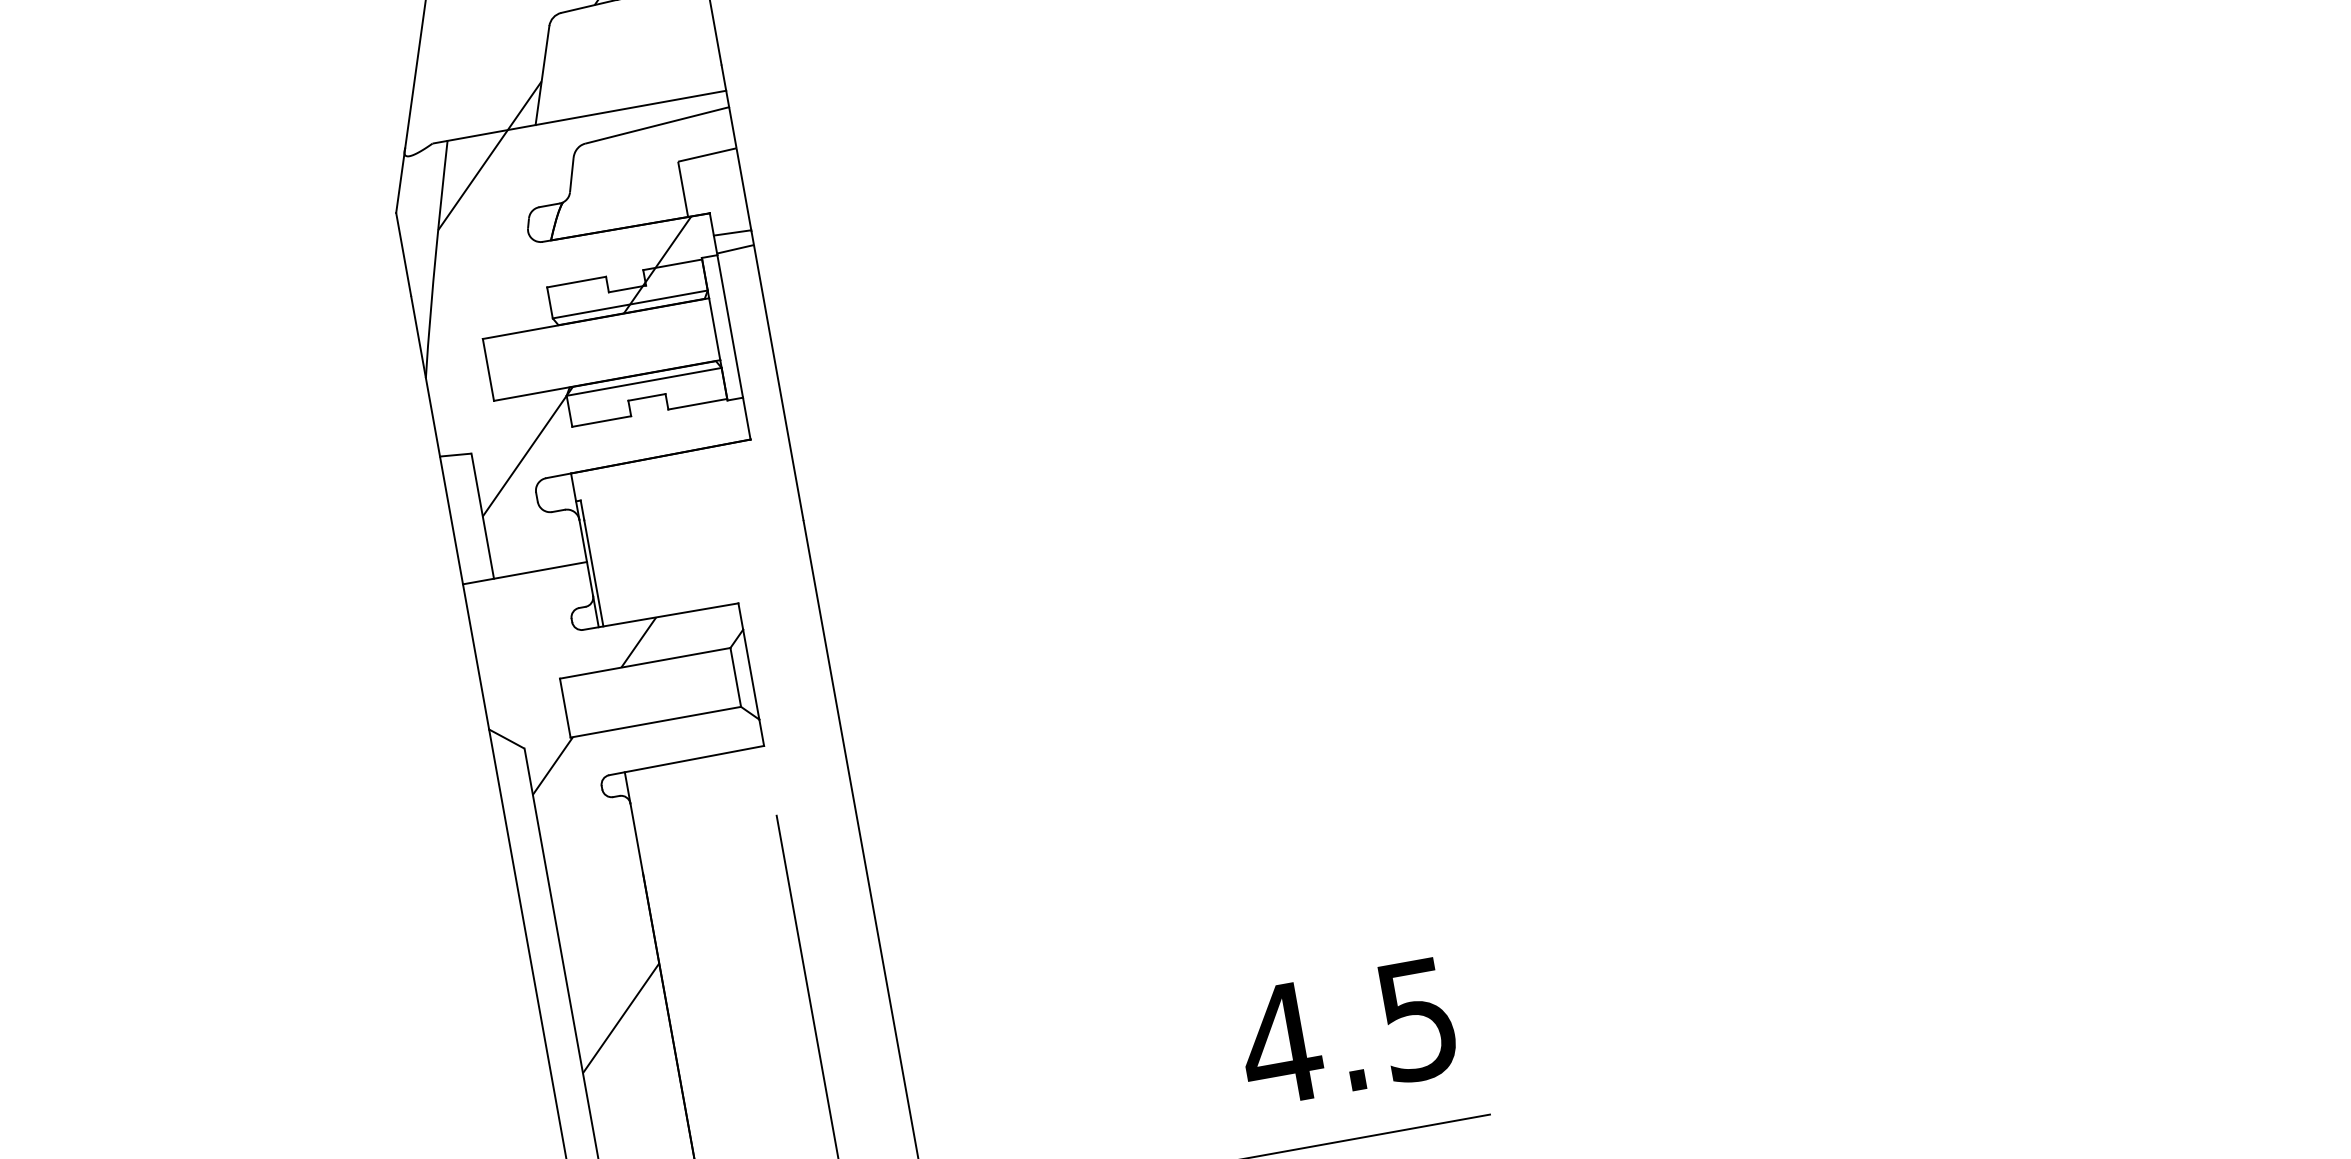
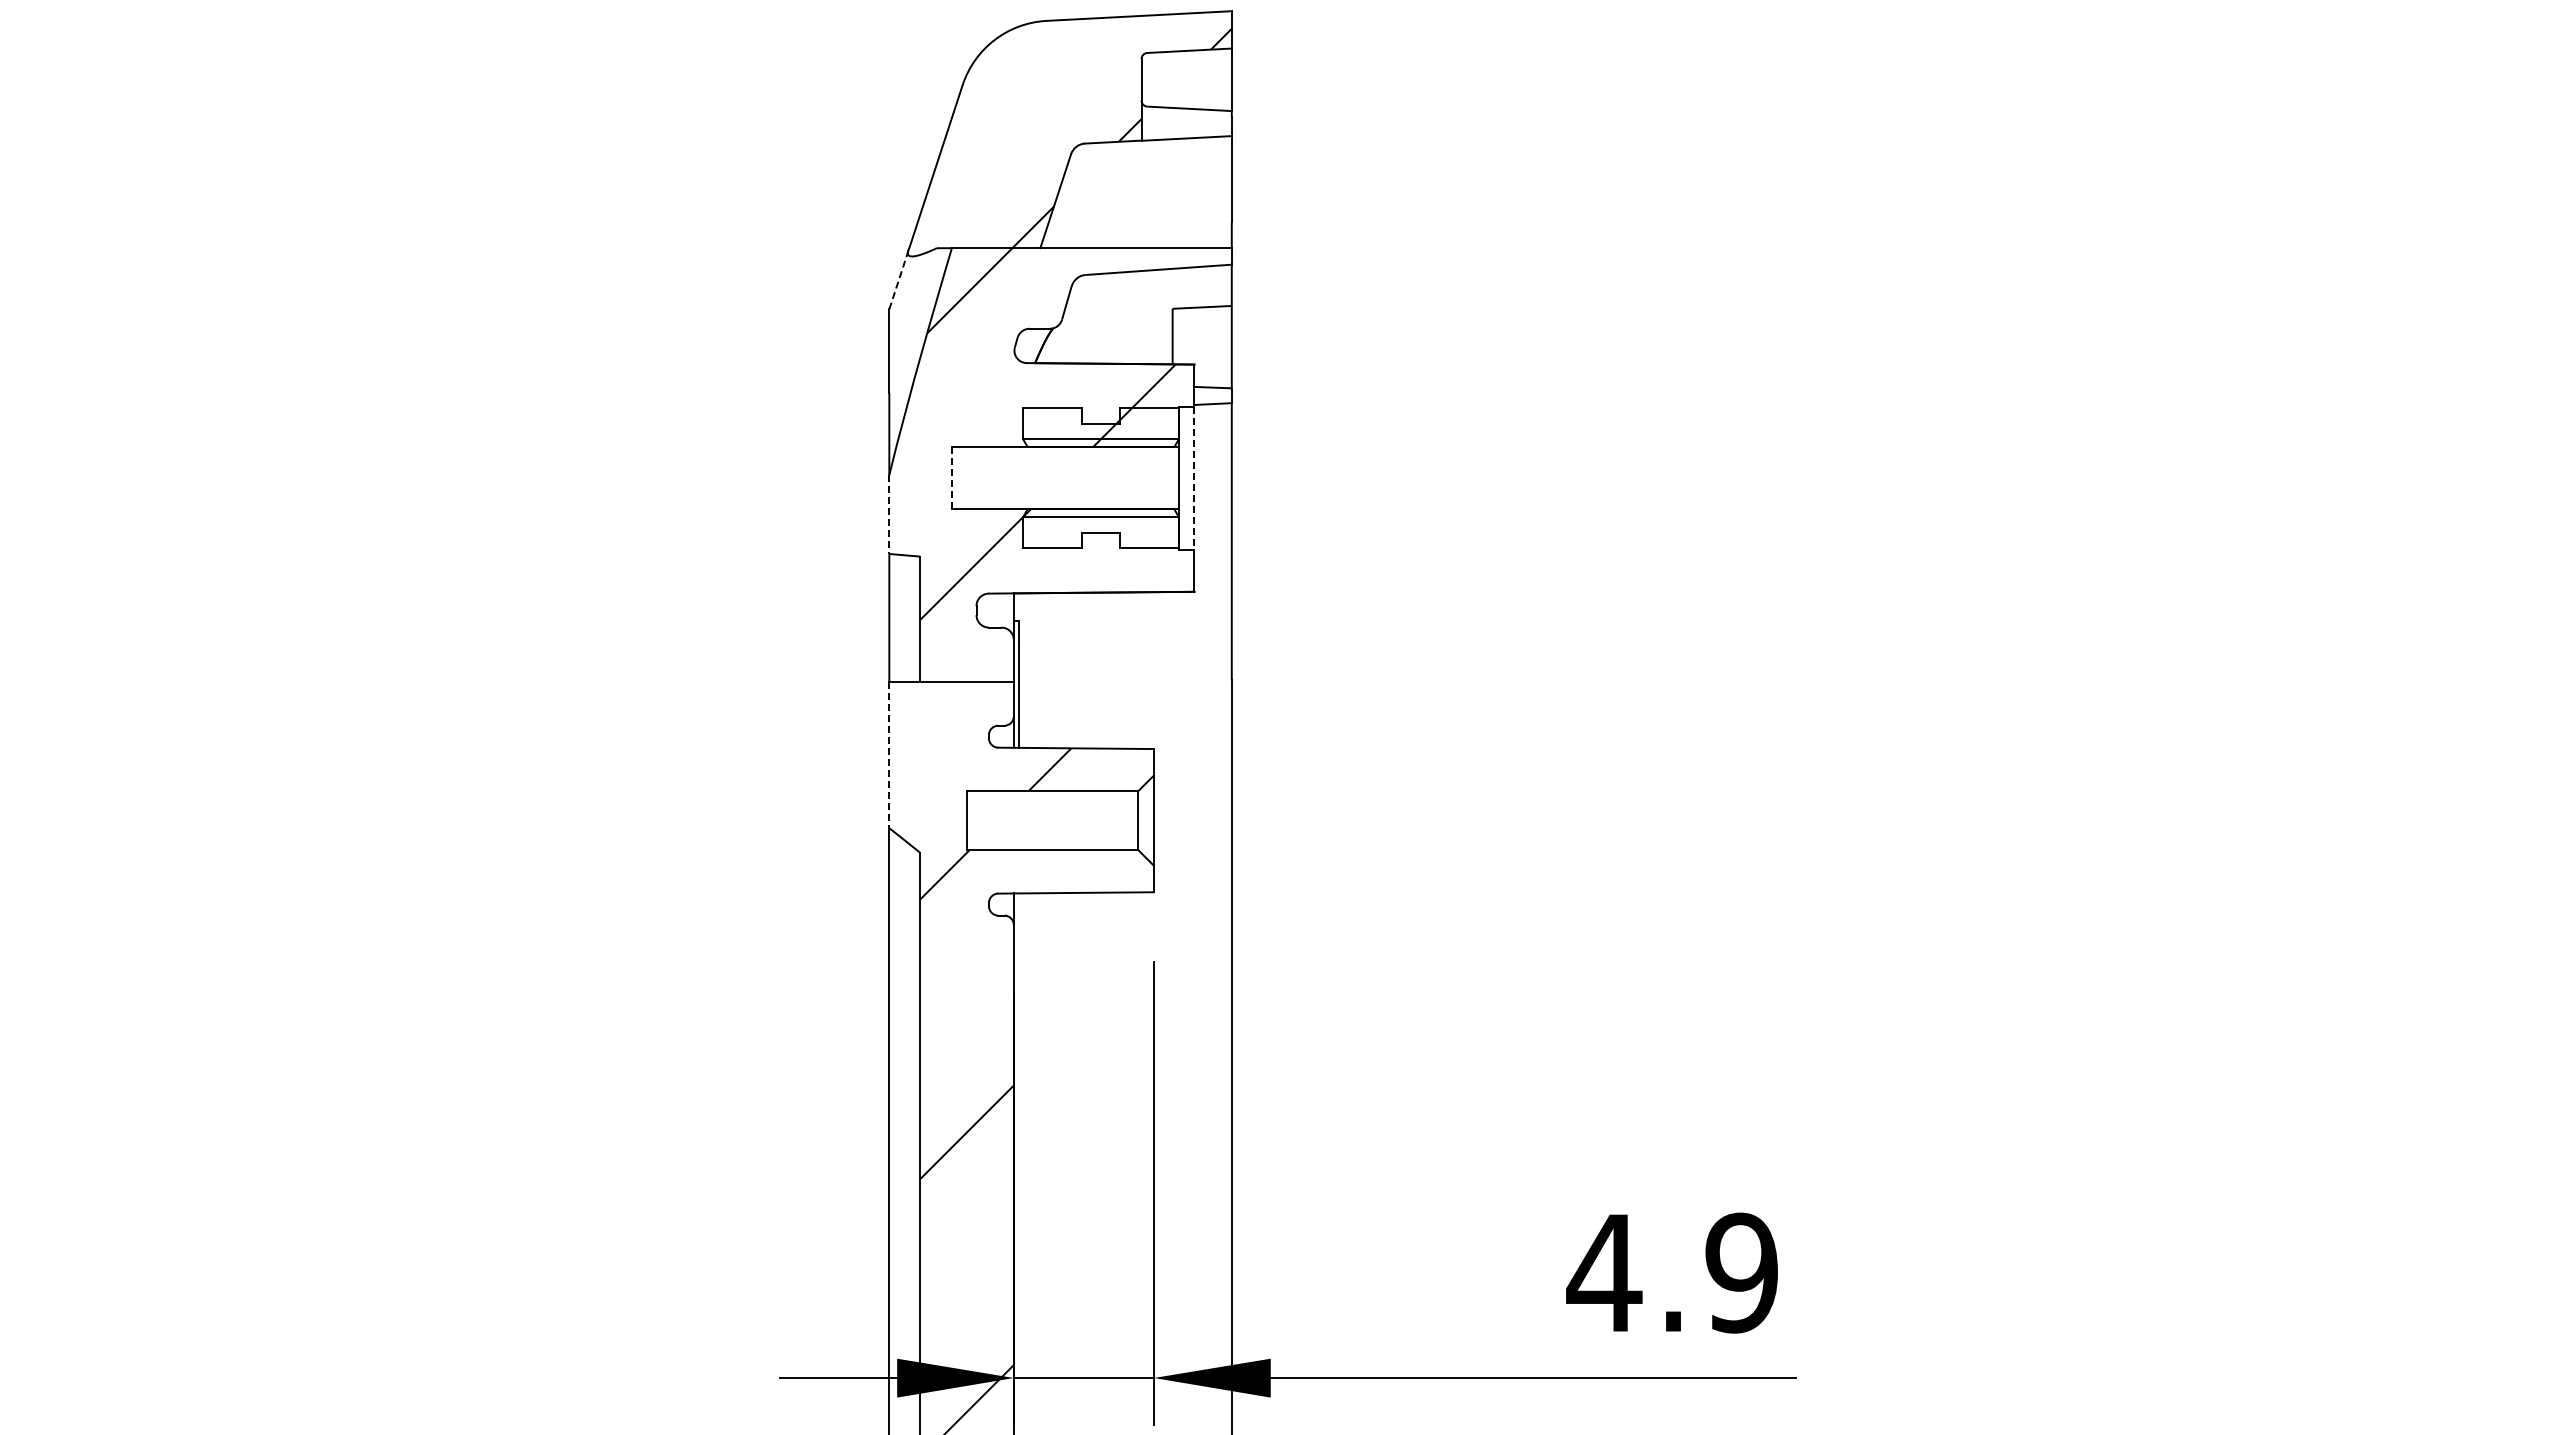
line: (400, 180) -> (899, 278), solid -> dashed
line: (730, 326) -> (1194, 478), solid -> dashed
line: (488, 369) -> (951, 477), solid -> dashed
line: (433, 418) -> (889, 515), solid -> dashed
line: (476, 657) -> (889, 755), solid -> dashed
text: (1417, 1019) -> (1741, 1272), 4.5 -> 4.9

